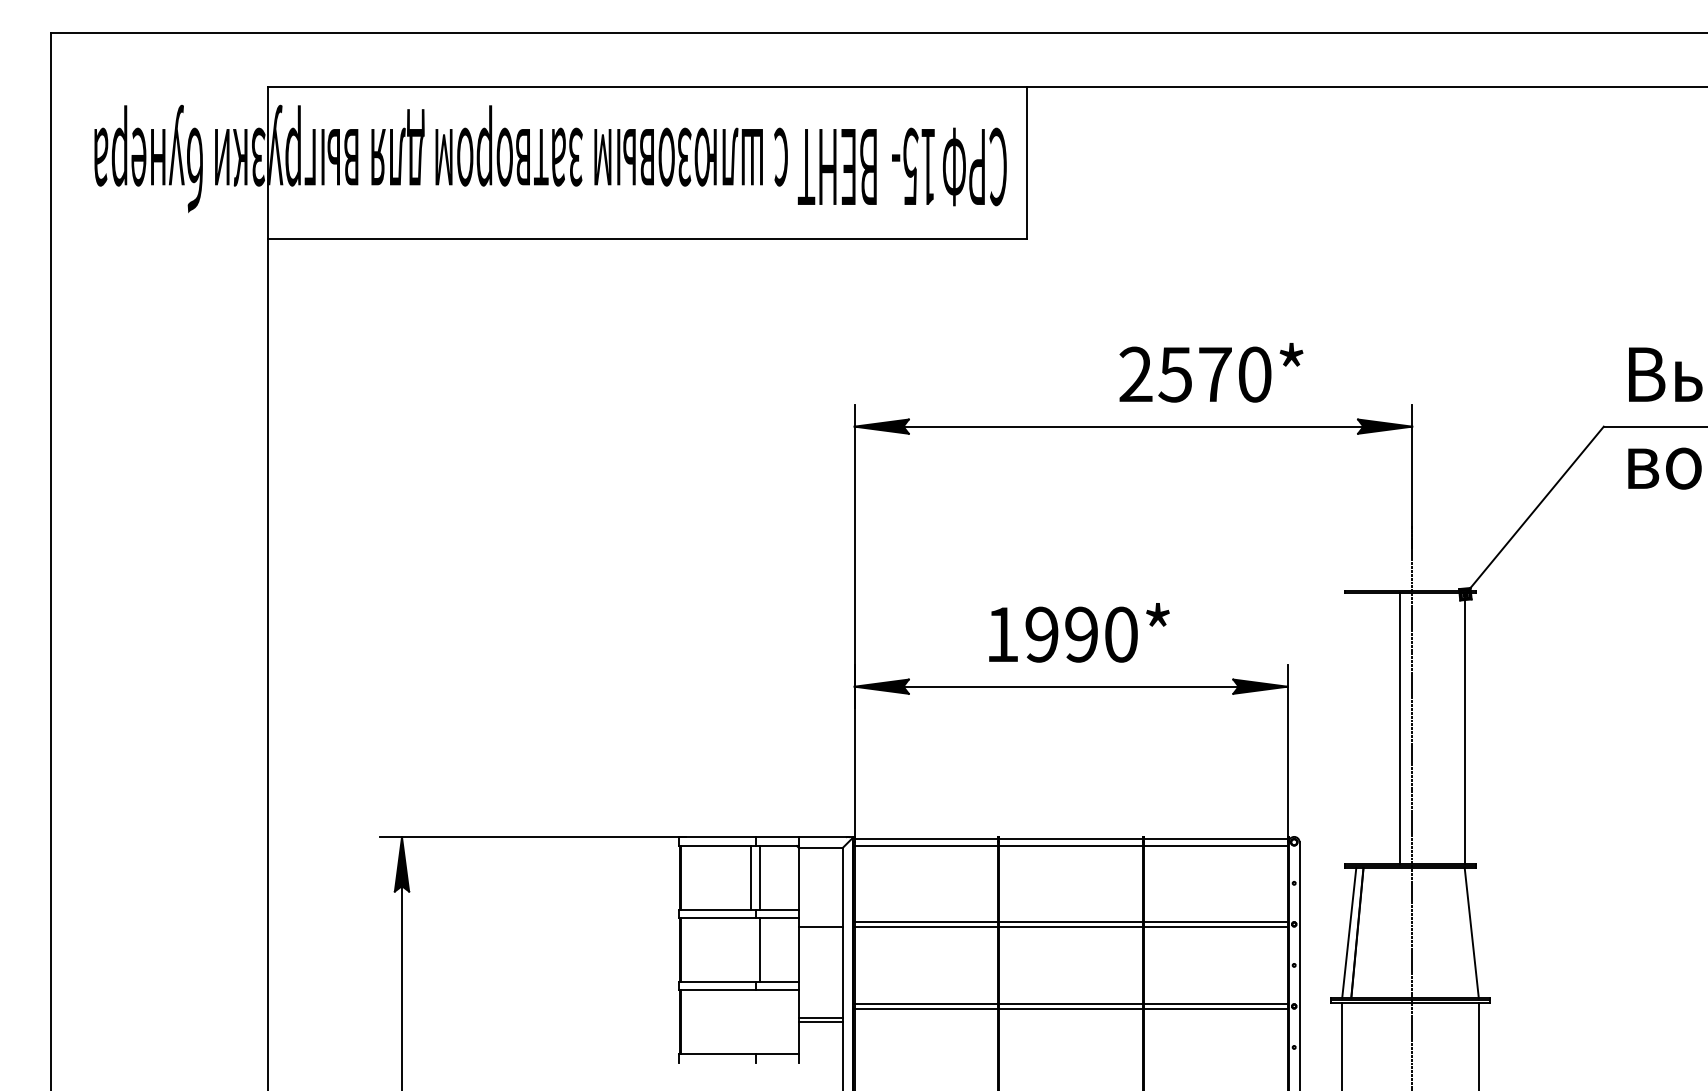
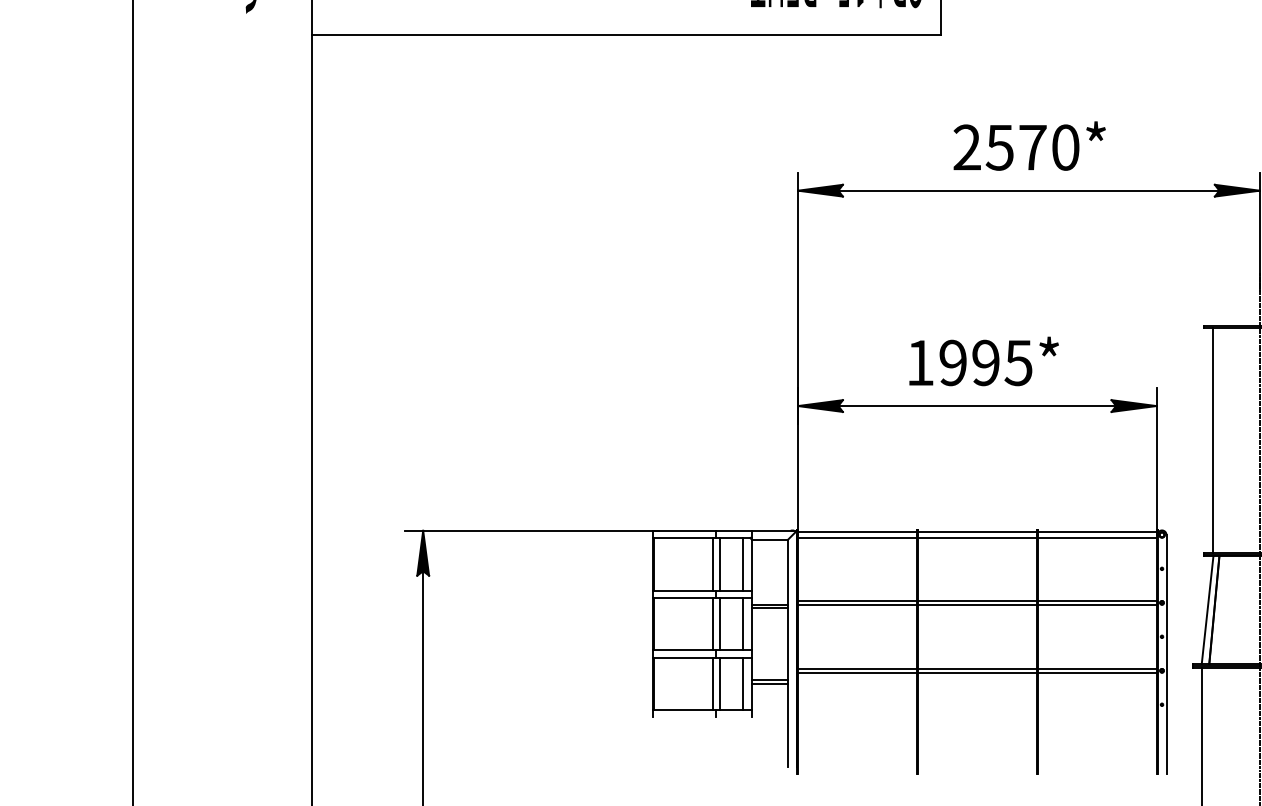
text: (1211, 372) -> (1029, 145), moved
text: (1120, 634) -> (1018, 362), 1990* -> 1995*
line: (1400, 727) -> (1213, 439), moved
line: (788, 877) -> (743, 564), added
line: (820, 930) -> (769, 607), added
line: (751, 949) -> (712, 623), added
line: (788, 949) -> (743, 623), added
line: (751, 1022) -> (712, 684), added
line: (760, 1022) -> (720, 684), added
line: (788, 1022) -> (743, 684), added

